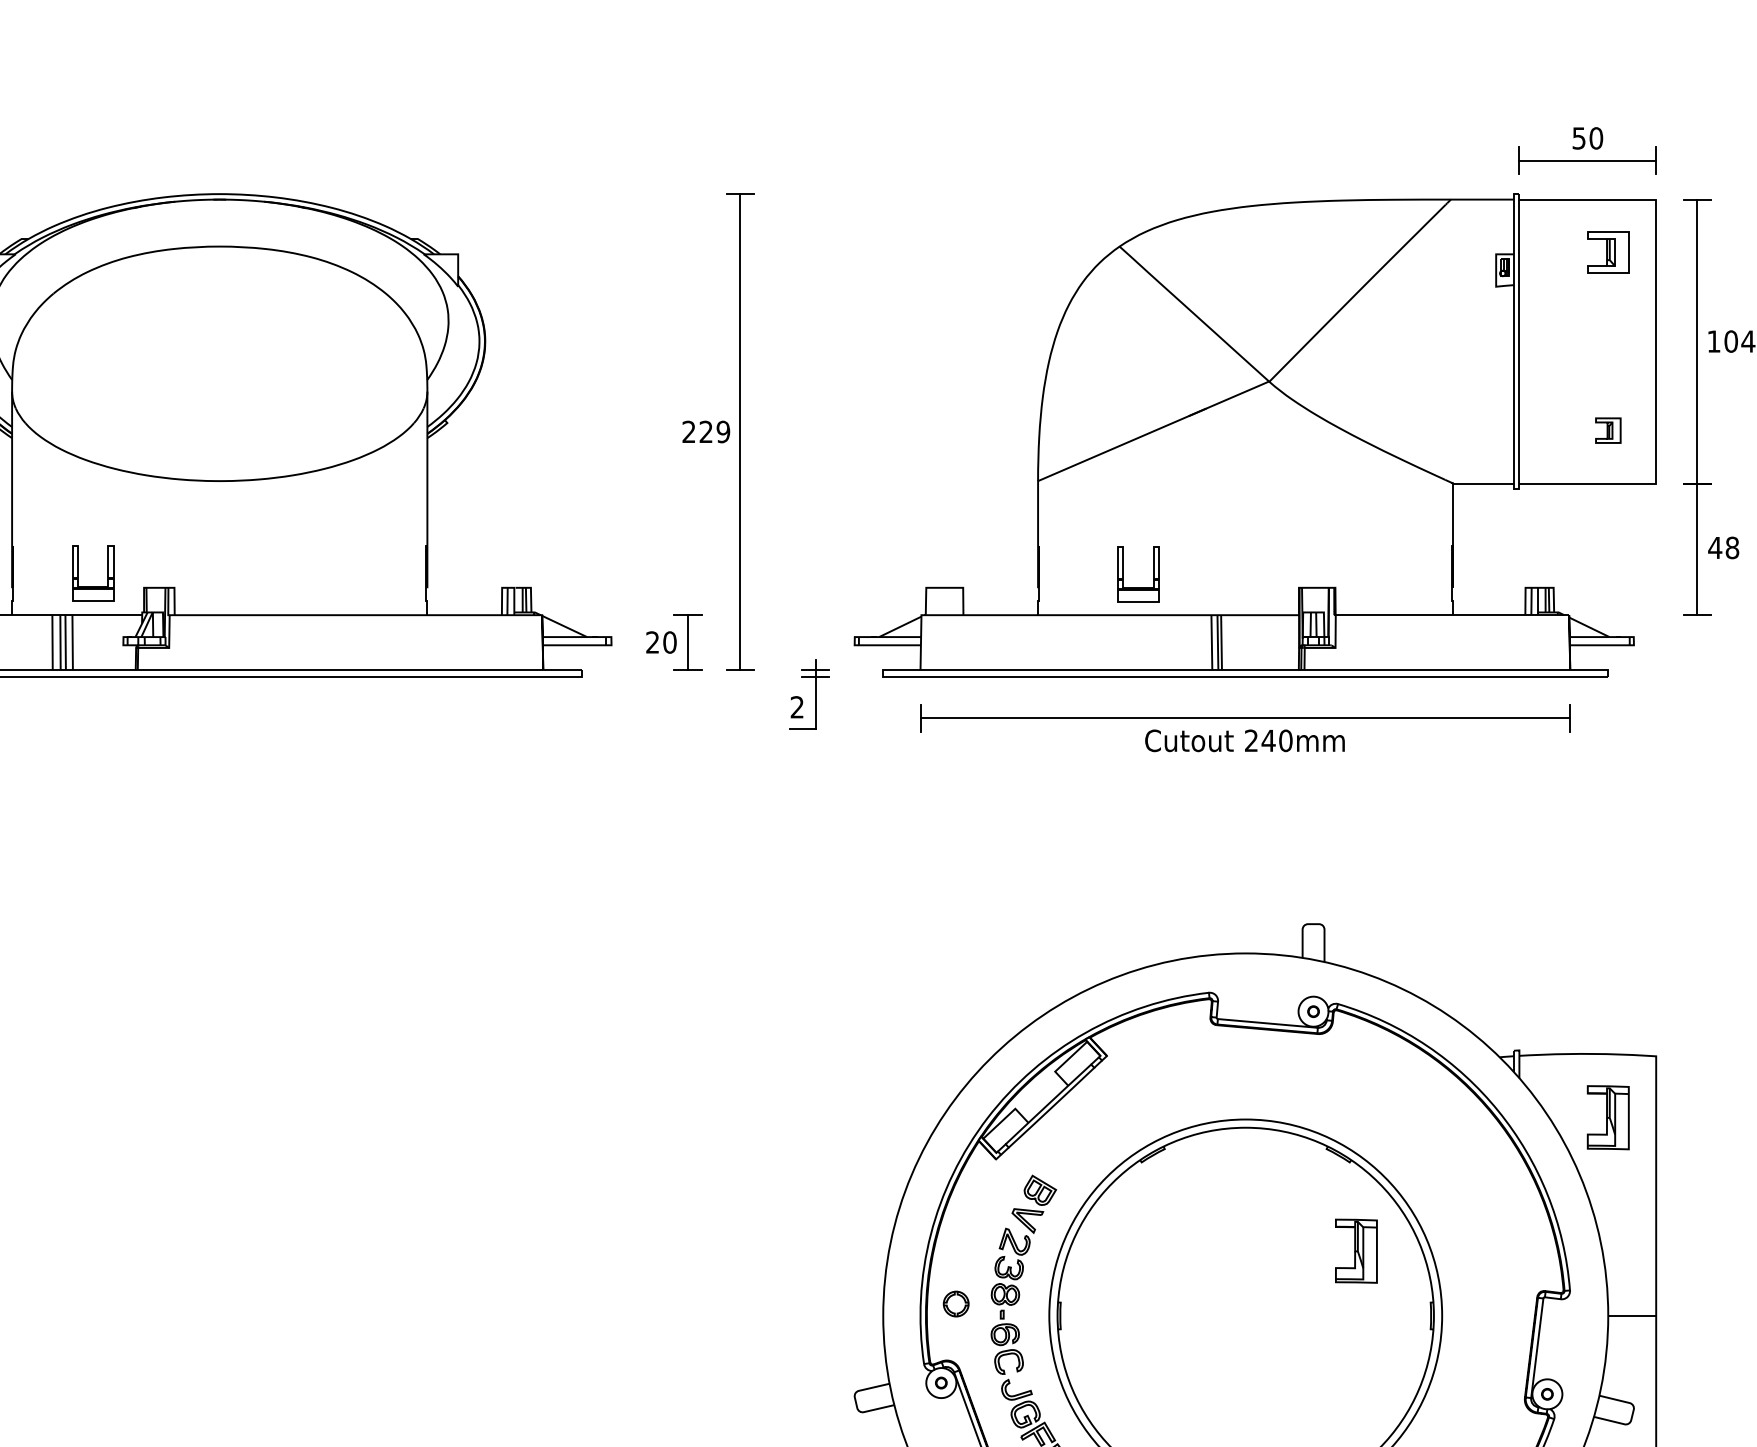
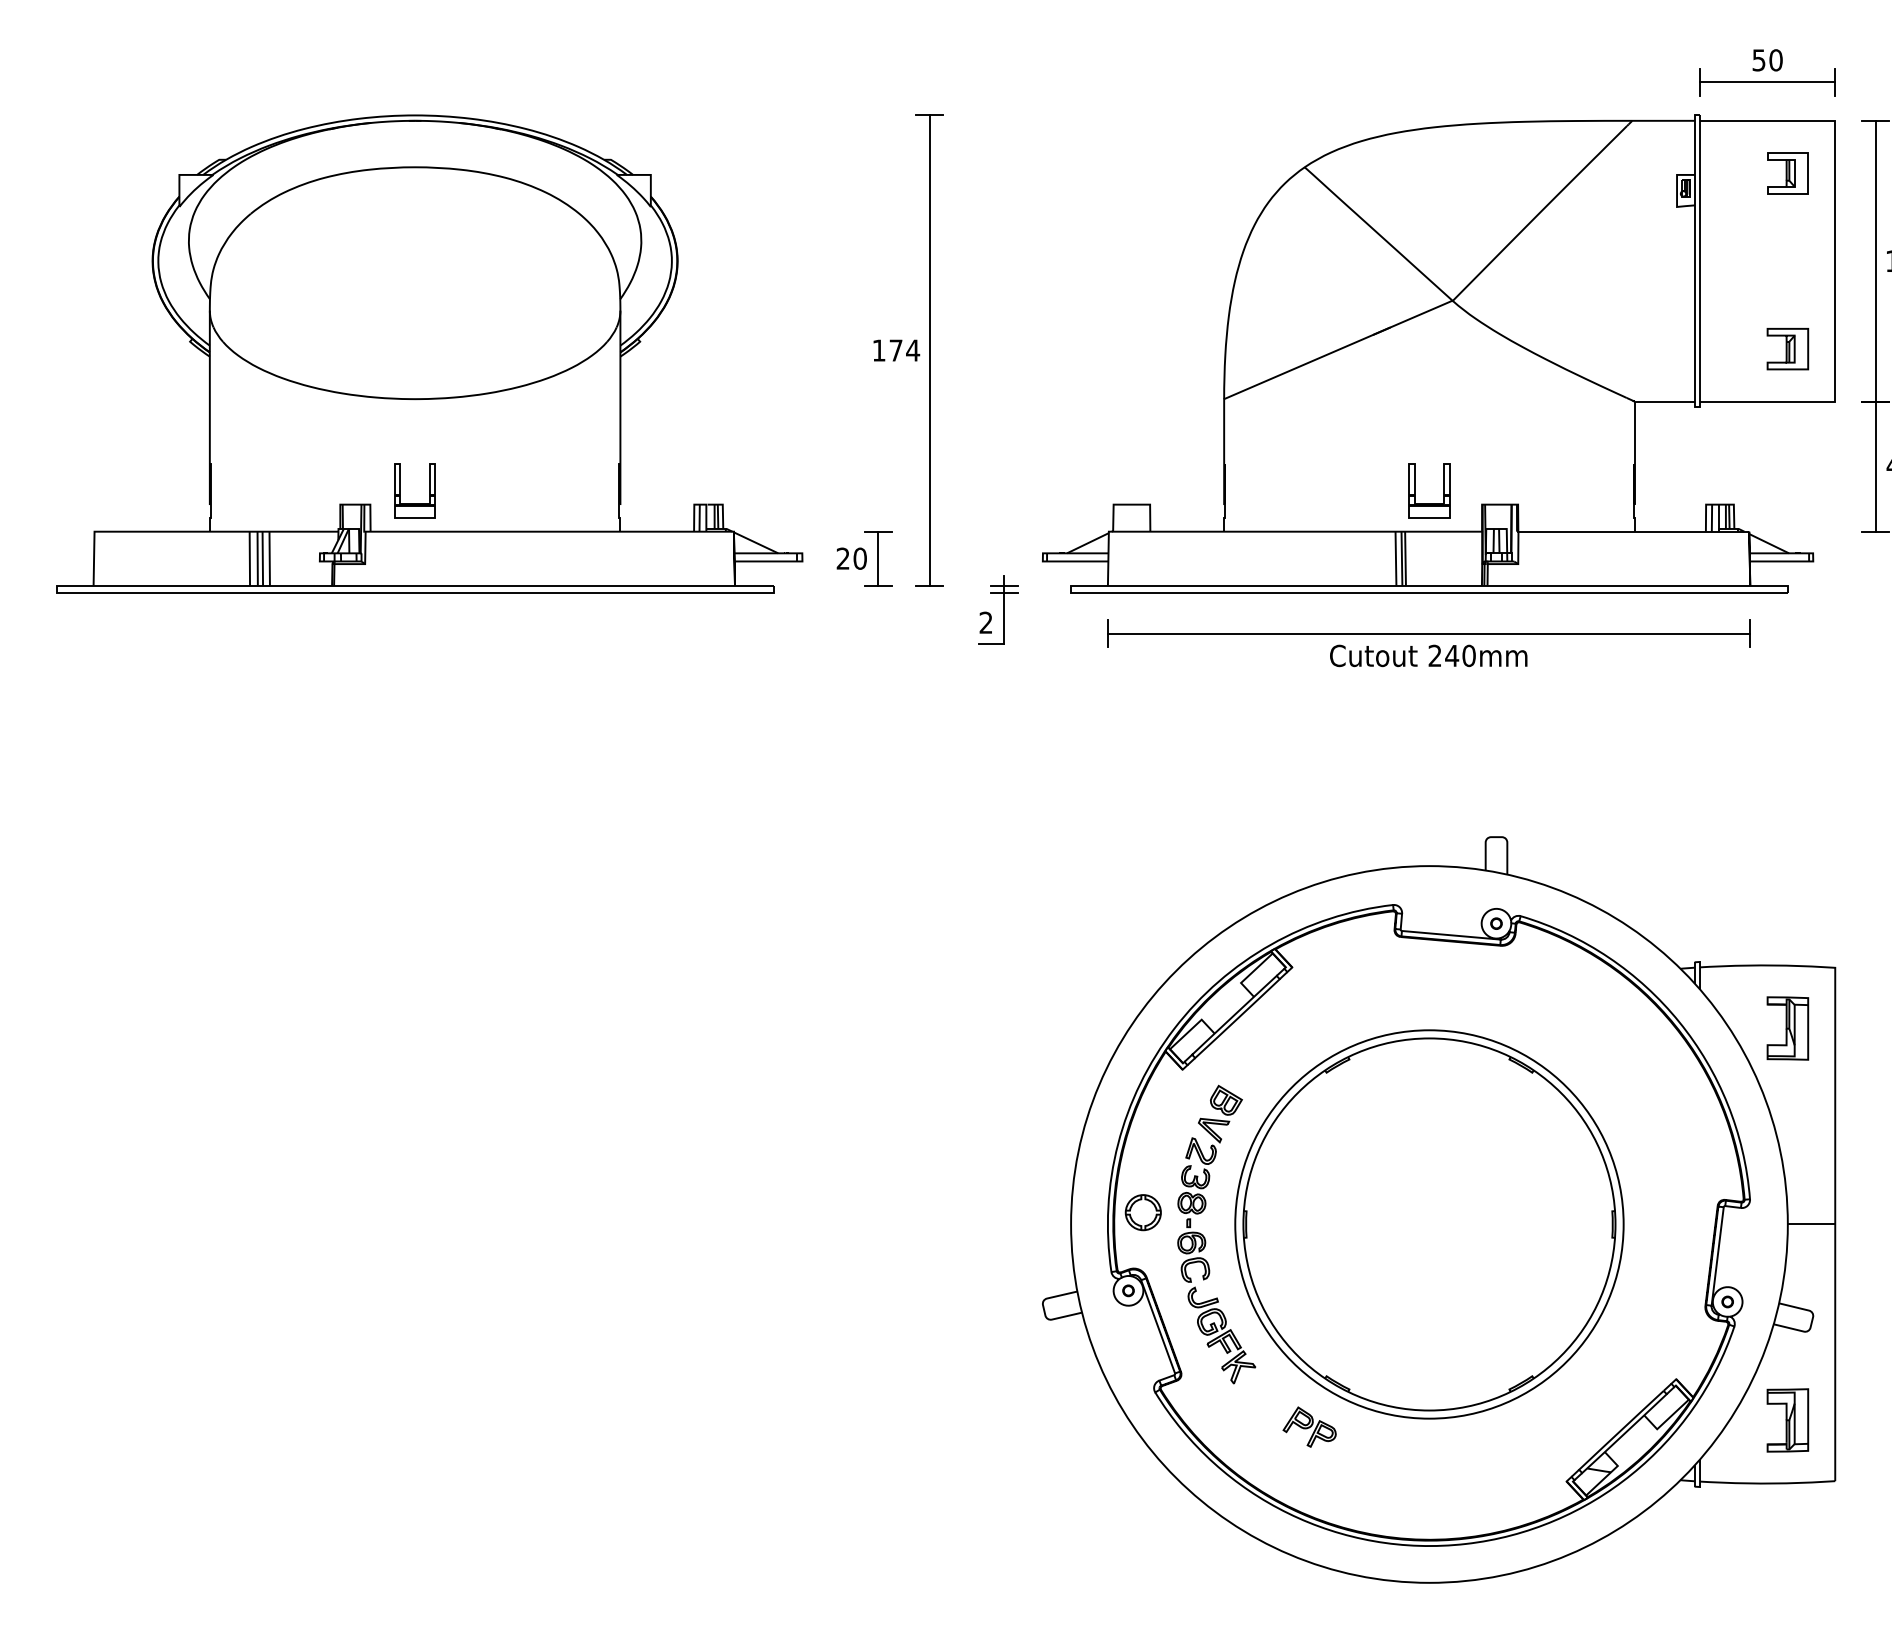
part: (1607, 430) -> (1787, 349), size x1.67
text: (706, 431) -> (896, 350), 229 -> 174
part: (92, 586) -> (414, 503), moved
part: (1138, 587) -> (1429, 503), moved
part: (1356, 1251) -> (1538, 1160), removed
part: (955, 1303) -> (1142, 1212), size x1.43

